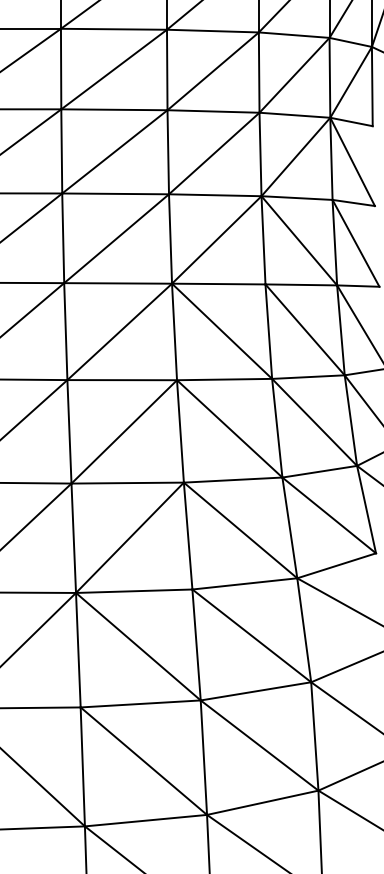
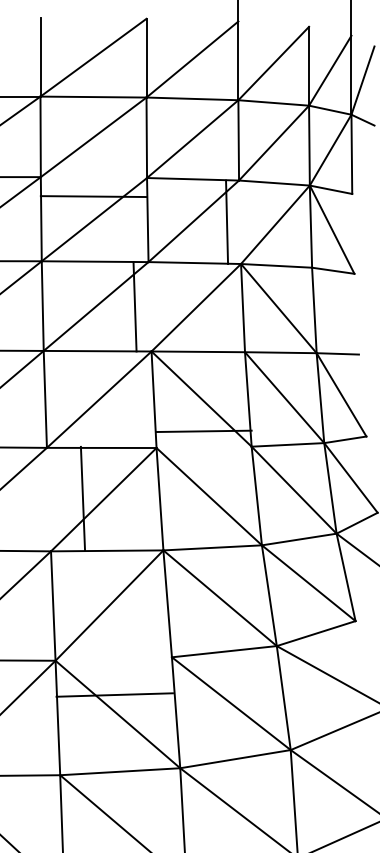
line: (114, 109) -> (94, 196), moved
line: (260, 154) -> (227, 222), moved
line: (170, 238) -> (135, 306), moved
line: (355, 242) -> (335, 310), removed
line: (224, 379) -> (204, 431), moved
line: (69, 431) -> (83, 498), moved
line: (134, 590) -> (115, 694), moved

